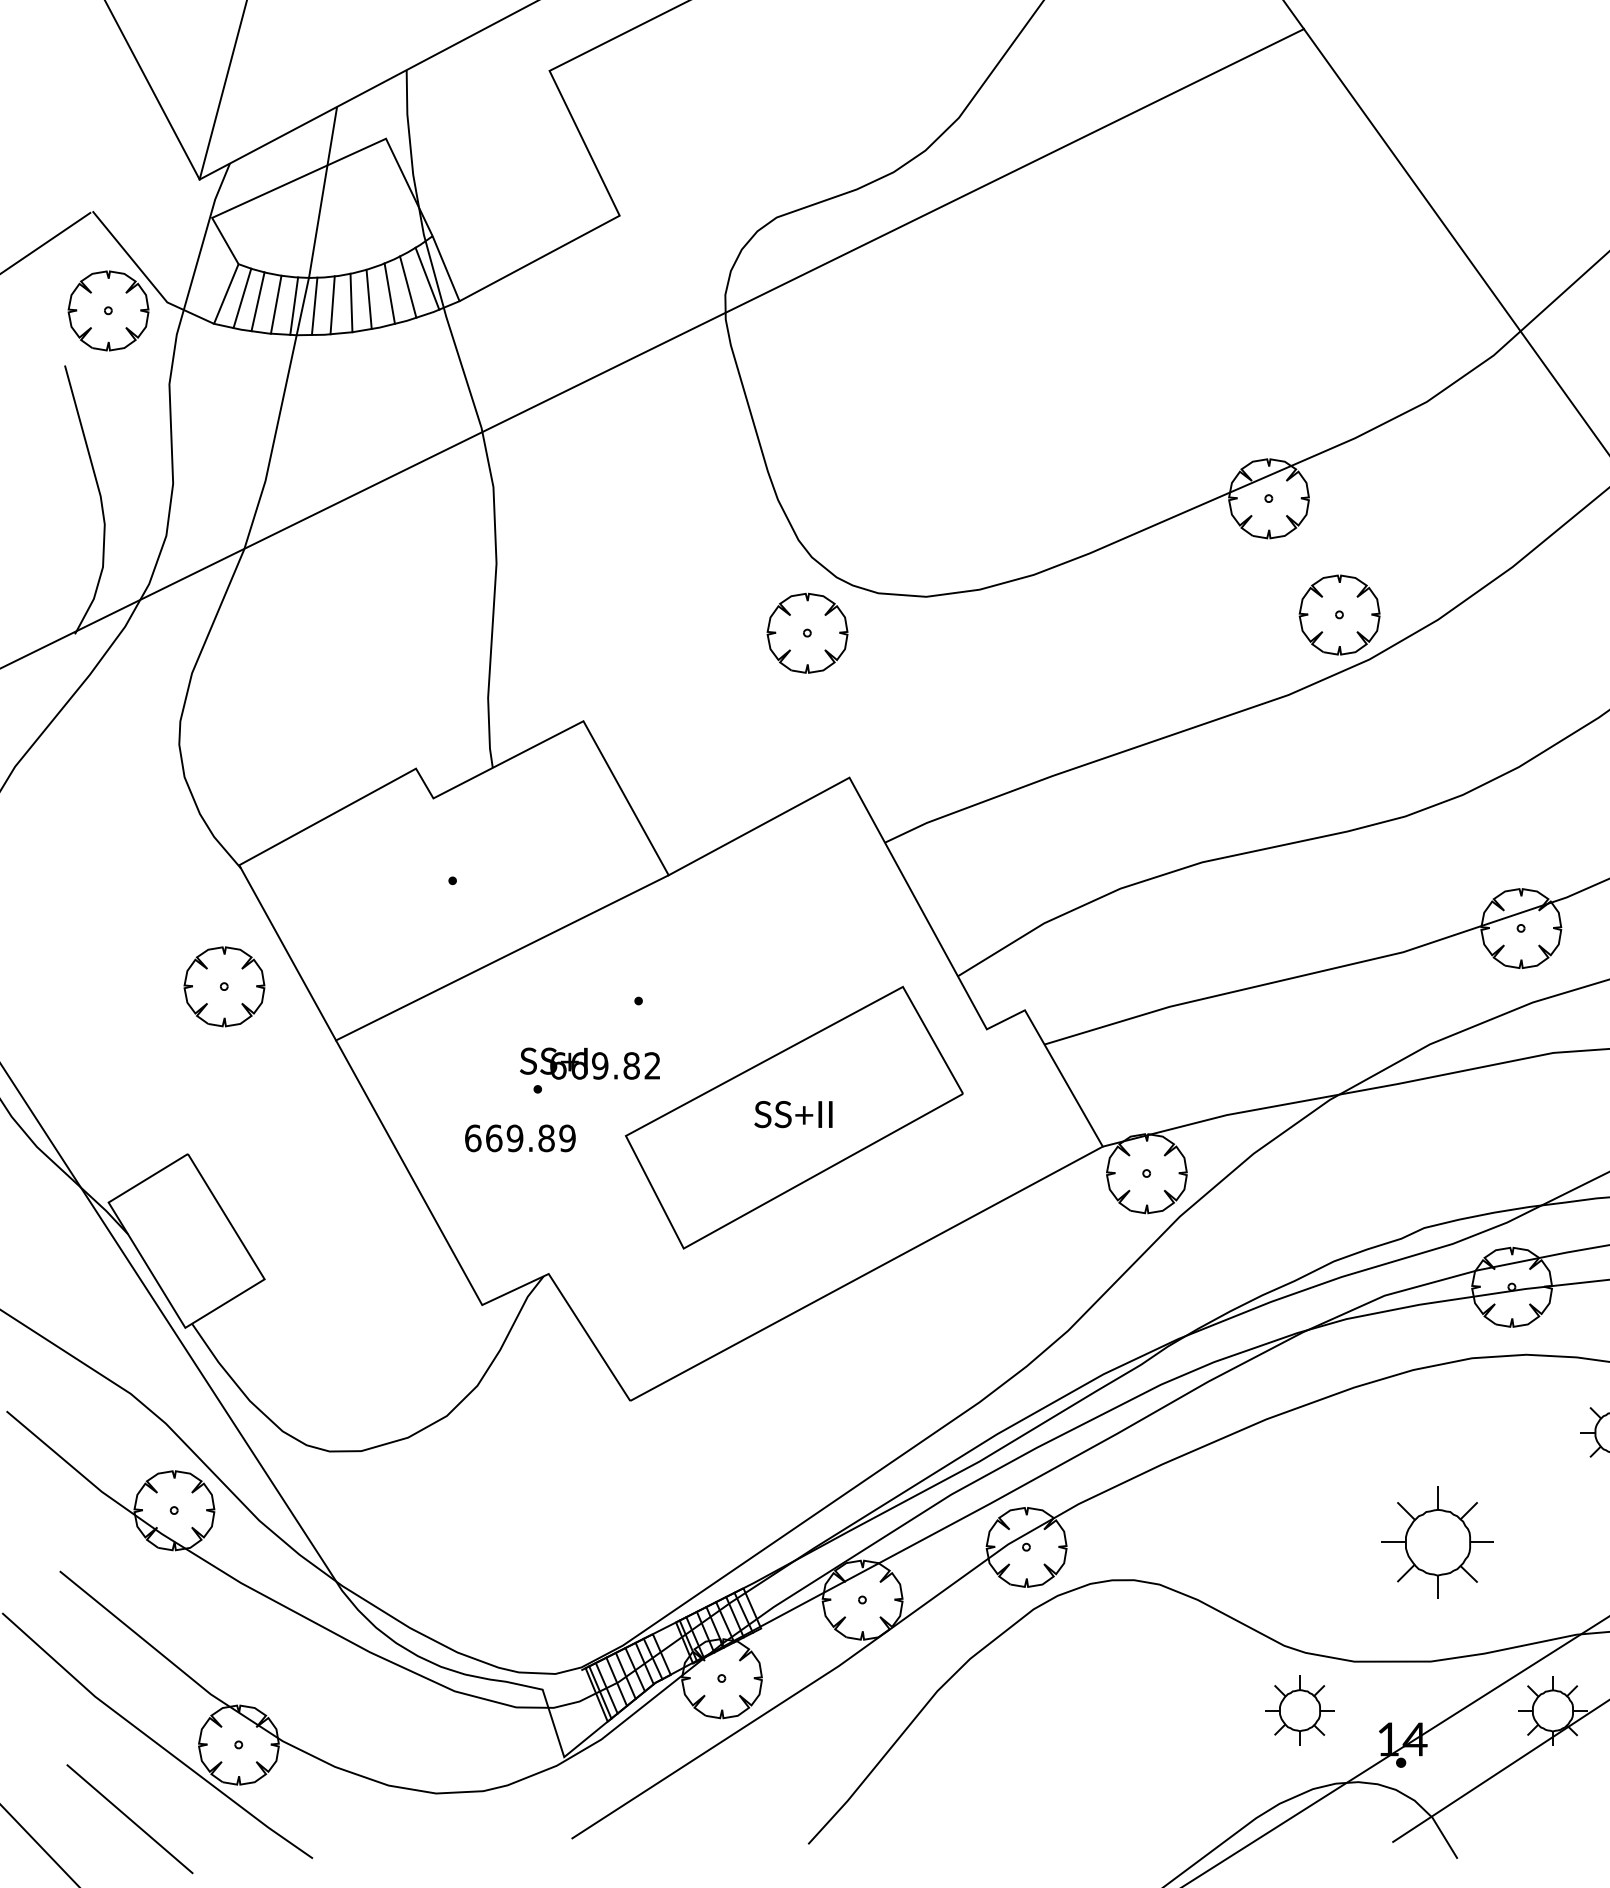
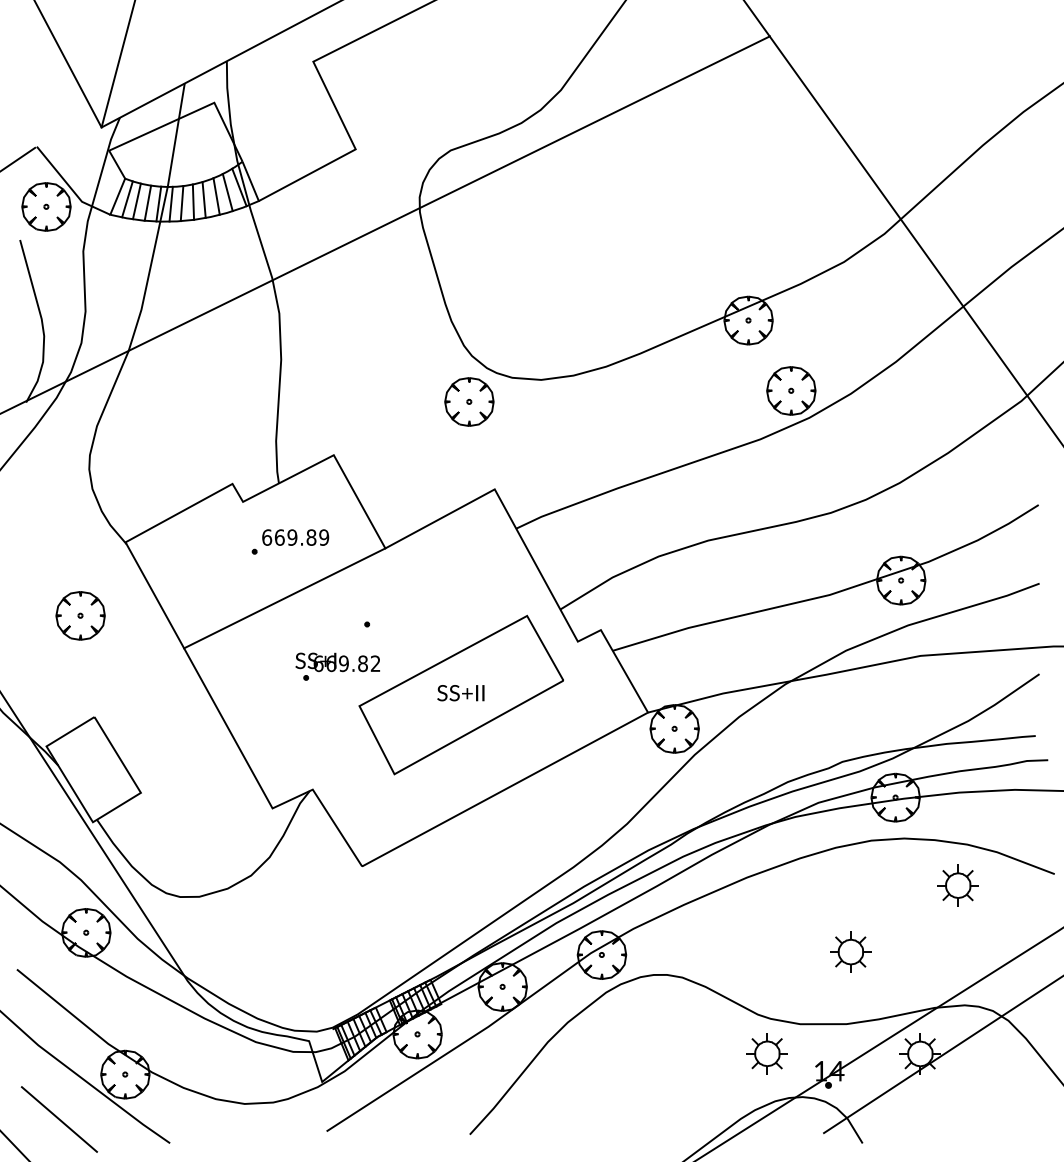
part: (224, 986) -> (80, 615), moved
text: (520, 1138) -> (295, 537), moved
part: (1437, 1541) -> (850, 951), size x0.62

